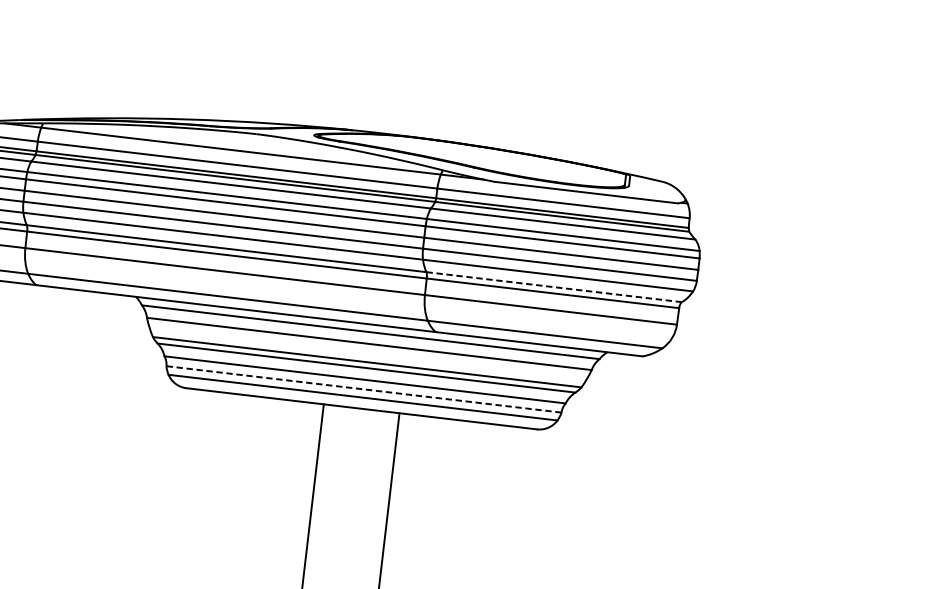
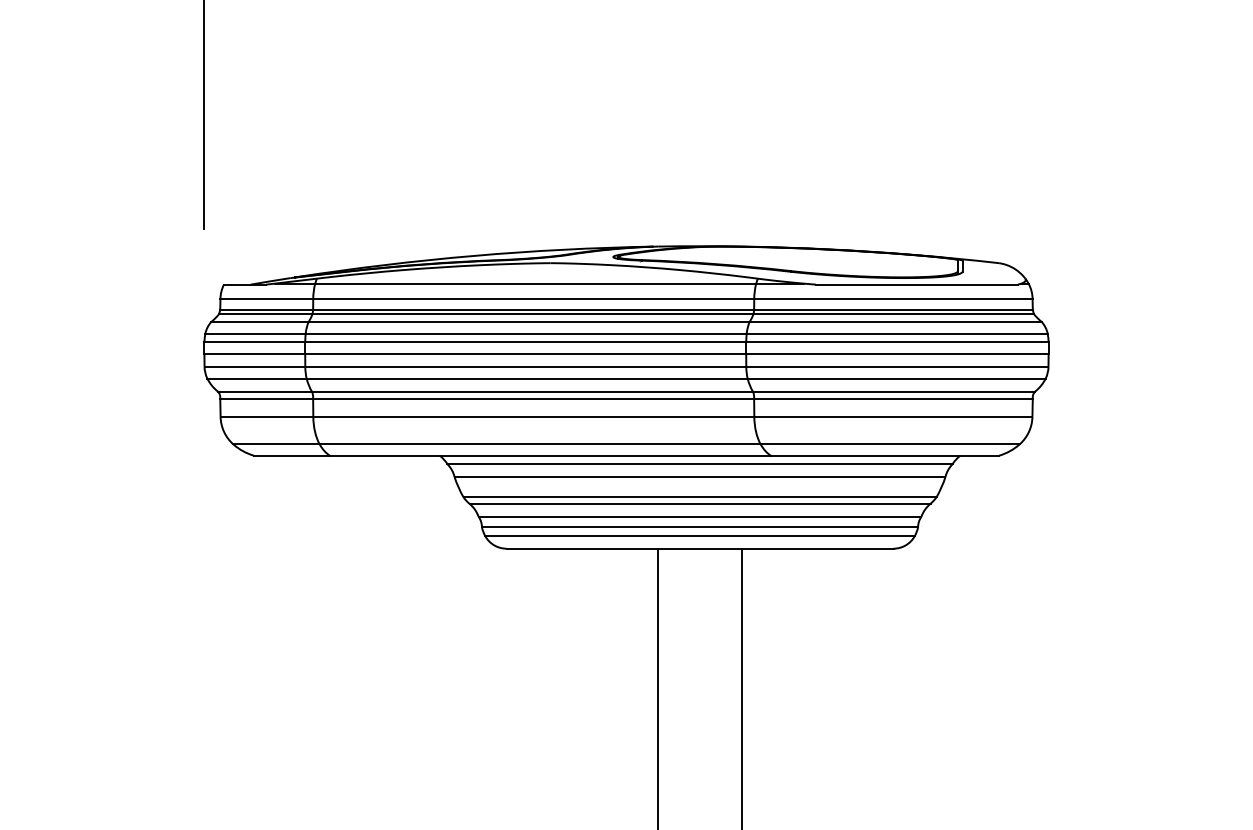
line: (554, 287) -> (894, 391), dashed -> solid
line: (363, 389) -> (699, 527), dashed -> solid

